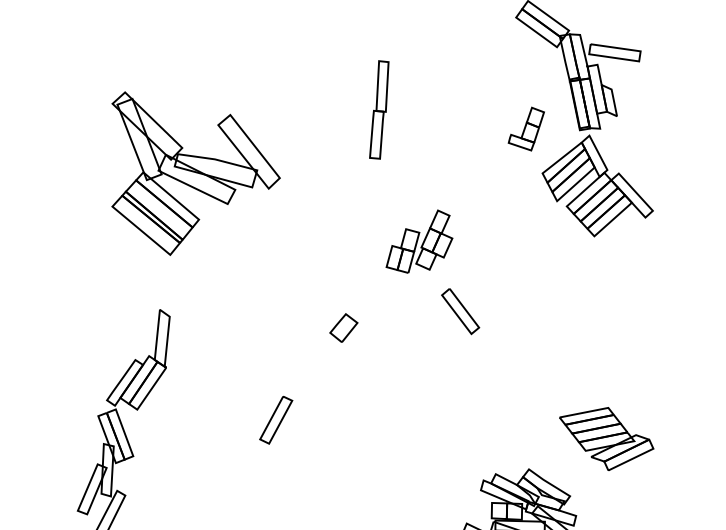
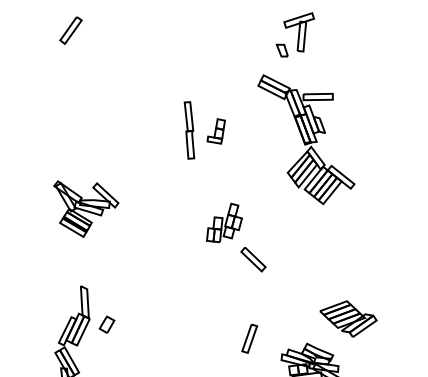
part: (379, 110) -> (189, 130), moved
part: (524, 128) -> (215, 131), moved
part: (190, 179) -> (86, 208), size x0.62
part: (343, 327) -> (106, 324), moved
part: (275, 419) -> (249, 338), moved

